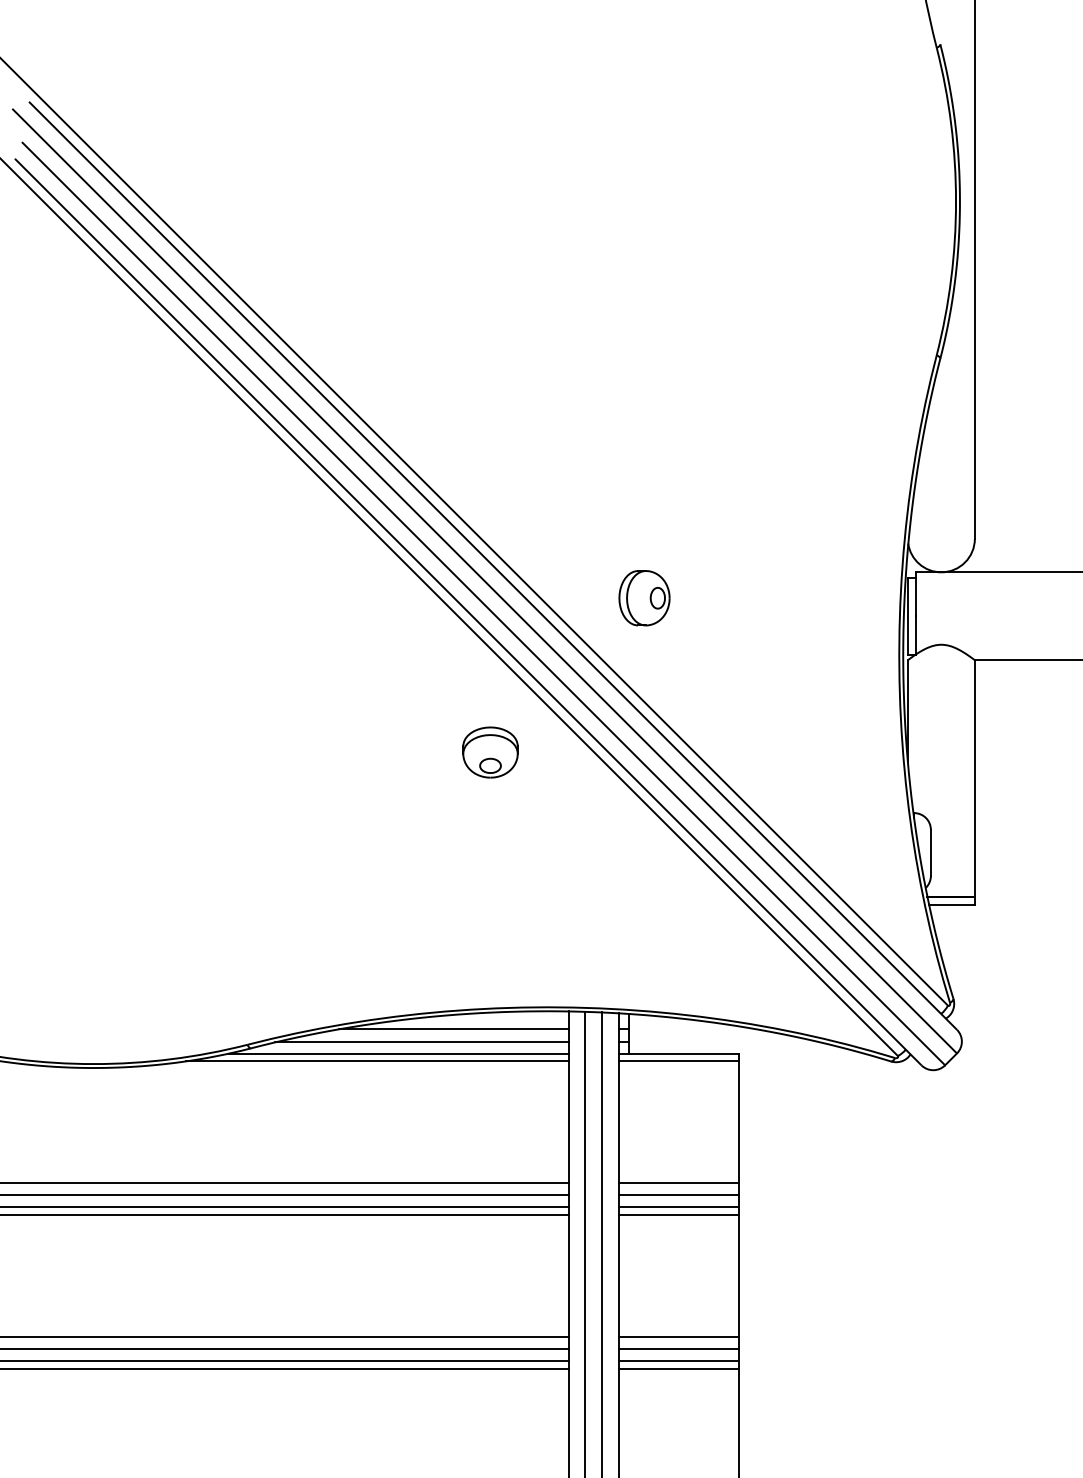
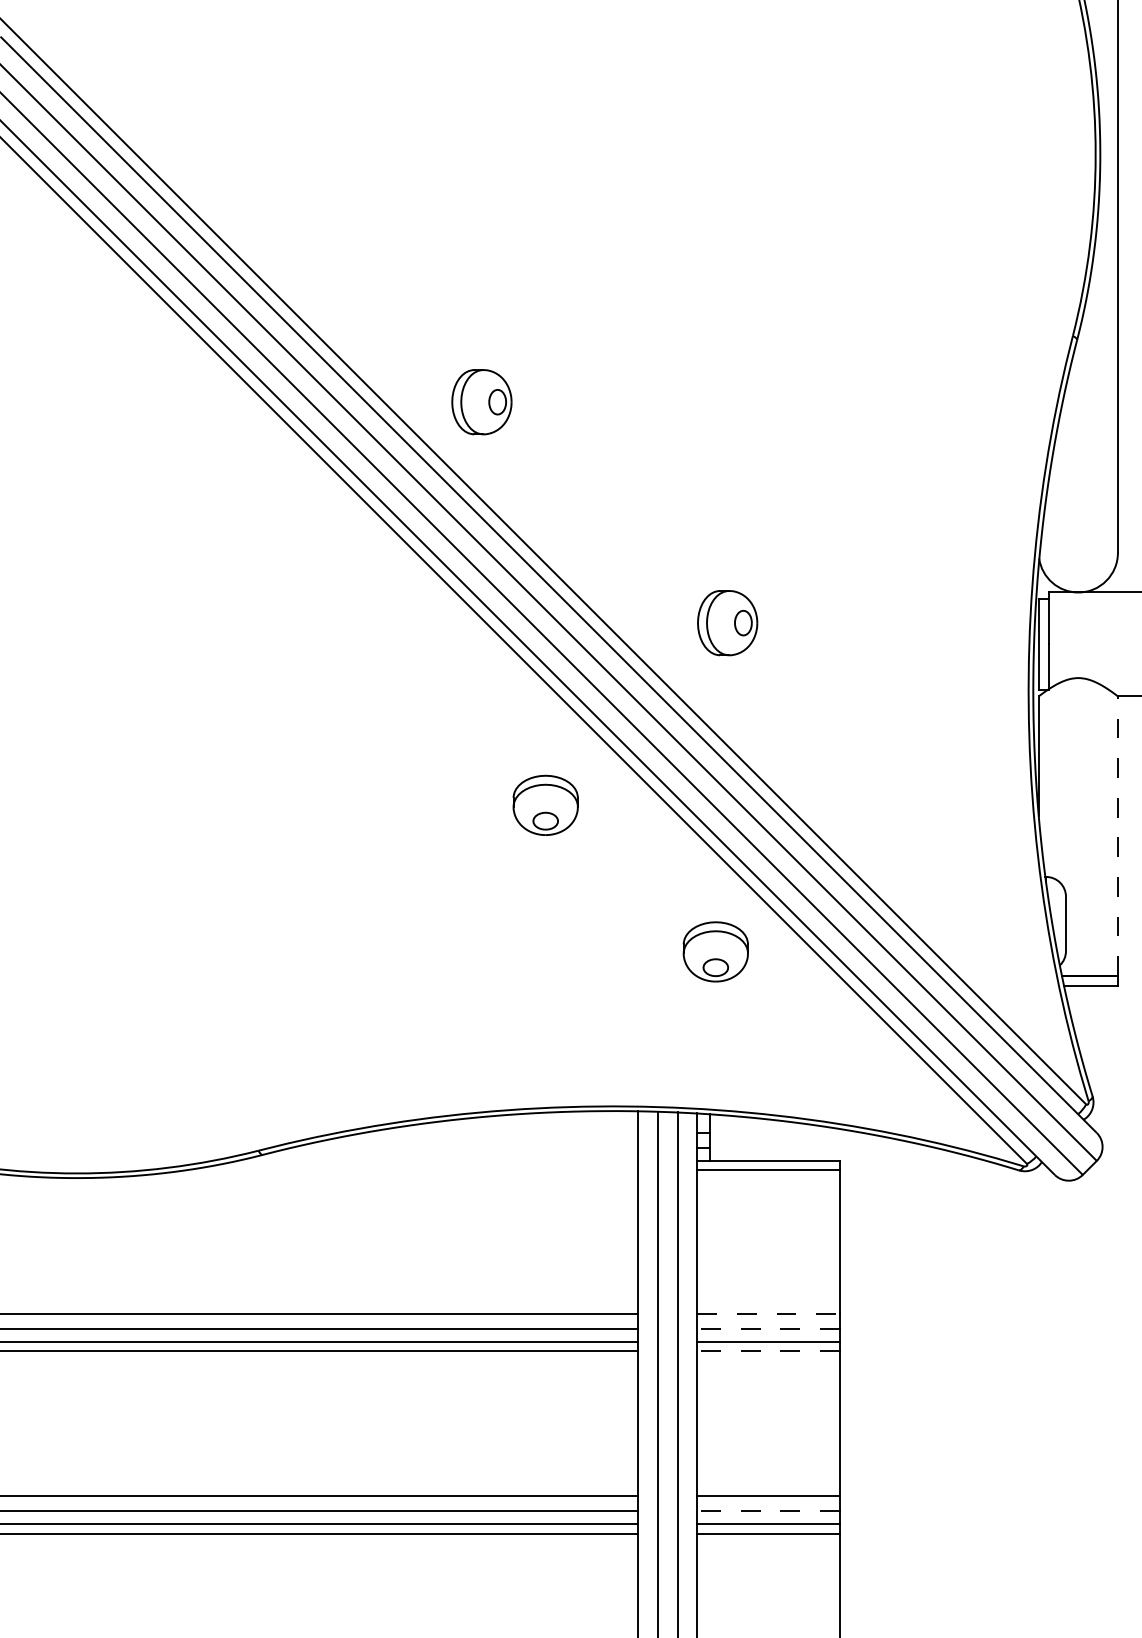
part: (436, 411) -> (481, 402), added
line: (974, 778) -> (1117, 836), solid -> dashed
part: (634, 876) -> (715, 951), added
line: (453, 1029) -> (501, 1132), removed
line: (421, 1042) -> (464, 1147), removed
line: (398, 1053) -> (437, 1160), removed
line: (377, 1061) -> (412, 1170), removed
line: (679, 1182) -> (768, 1313), solid -> dashed
line: (678, 1195) -> (767, 1328), solid -> dashed
line: (678, 1214) -> (767, 1351), solid -> dashed
line: (678, 1349) -> (767, 1510), solid -> dashed

